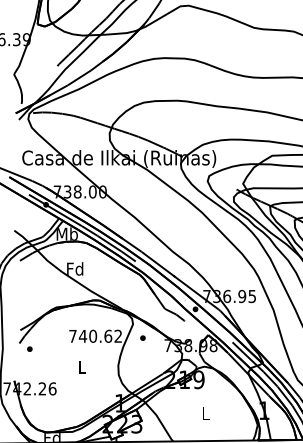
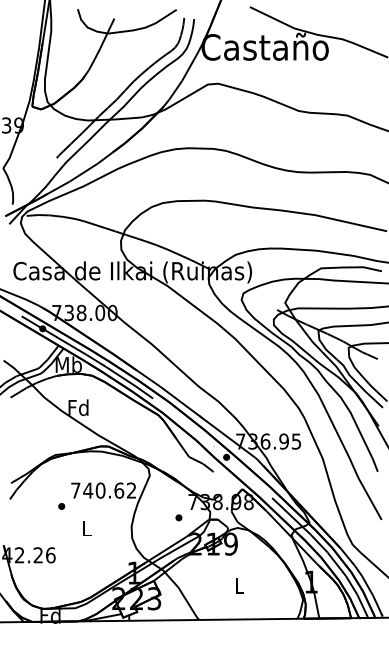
part: (142, 337) -> (178, 517), moved
part: (29, 349) -> (61, 506), moved

